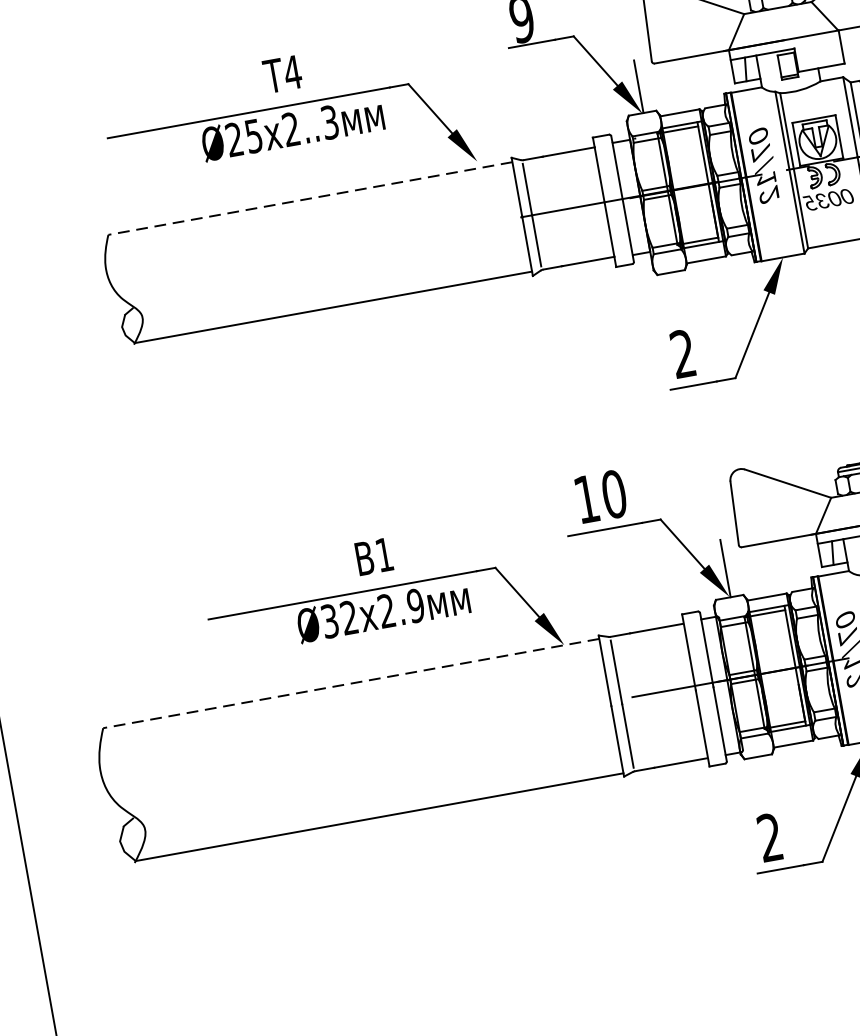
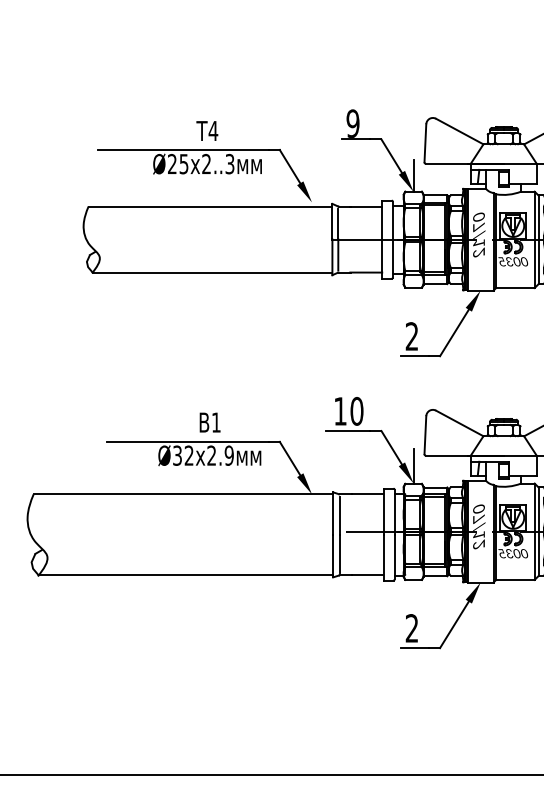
line: (310, 198) -> (210, 206), dashed -> solid
line: (351, 683) -> (183, 494), dashed -> solid

